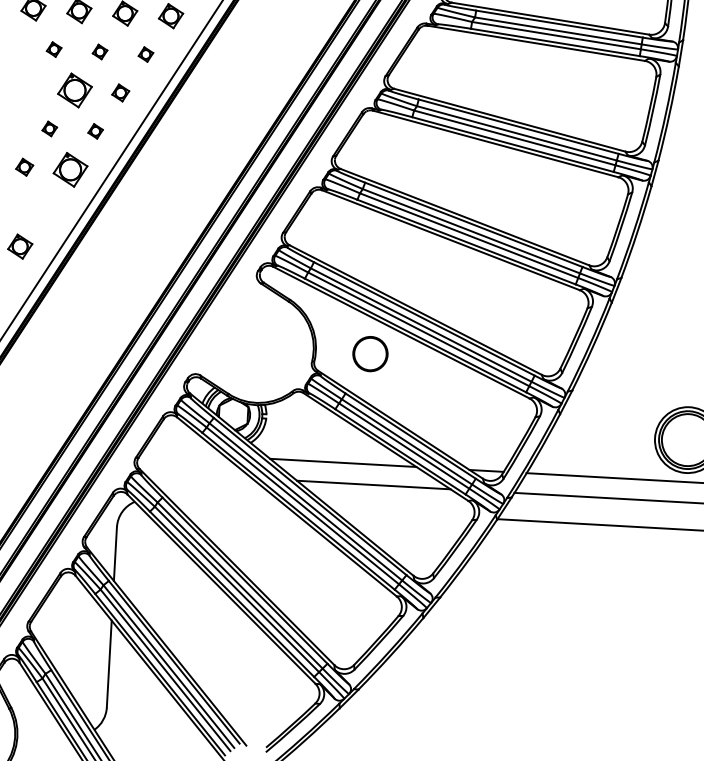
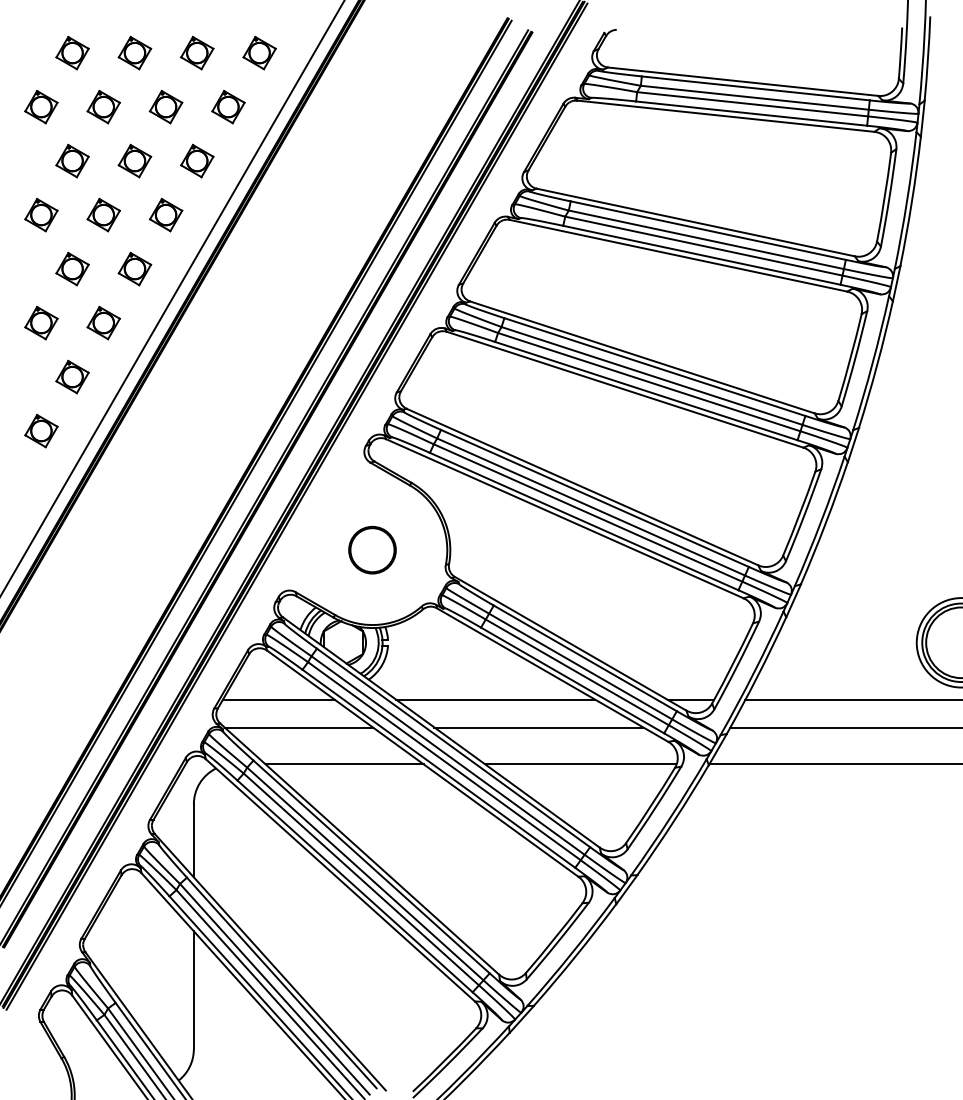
part: (54, 49) -> (72, 161), size x1.67
part: (99, 51) -> (134, 160), size x1.67
part: (146, 54) -> (197, 160), size x1.67
part: (29, 87) -> (41, 214), added
part: (74, 89) -> (103, 214), size x0.71
part: (120, 92) -> (165, 214), size x1.43
part: (49, 129) -> (72, 269), size x1.67
part: (95, 130) -> (134, 268), size x1.67
part: (24, 166) -> (41, 322), size x1.43
part: (70, 169) -> (103, 322), size x0.71
part: (45, 207) -> (72, 376), added
circle: (370, 354) -> (372, 550), moved
line: (183, 453) -> (278, 699), added
line: (197, 475) -> (298, 727), added
line: (229, 504) -> (344, 764), added
line: (402, 513) -> (580, 764), added

